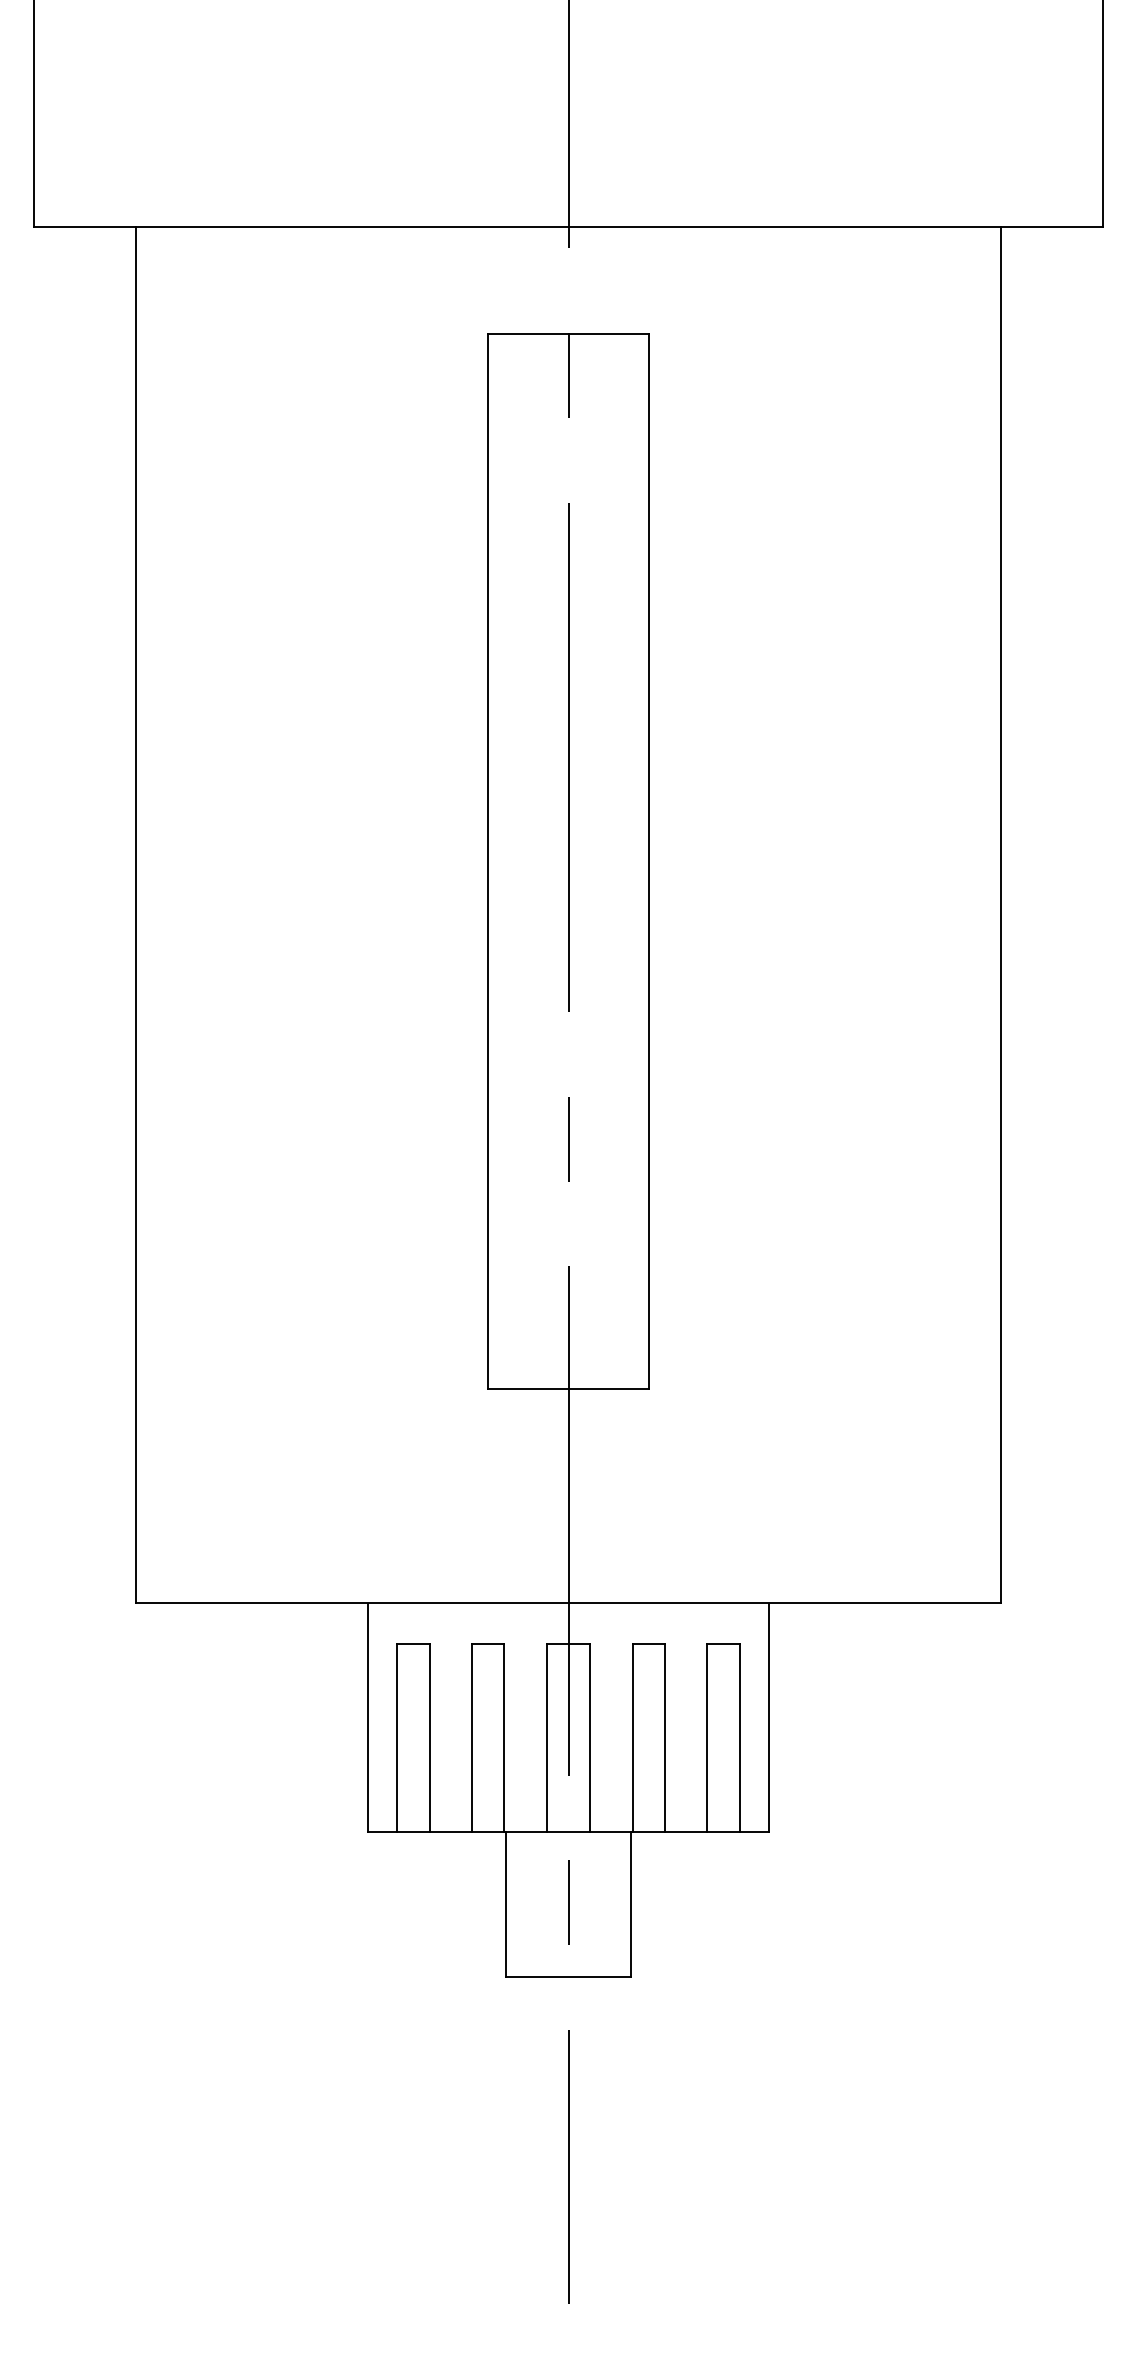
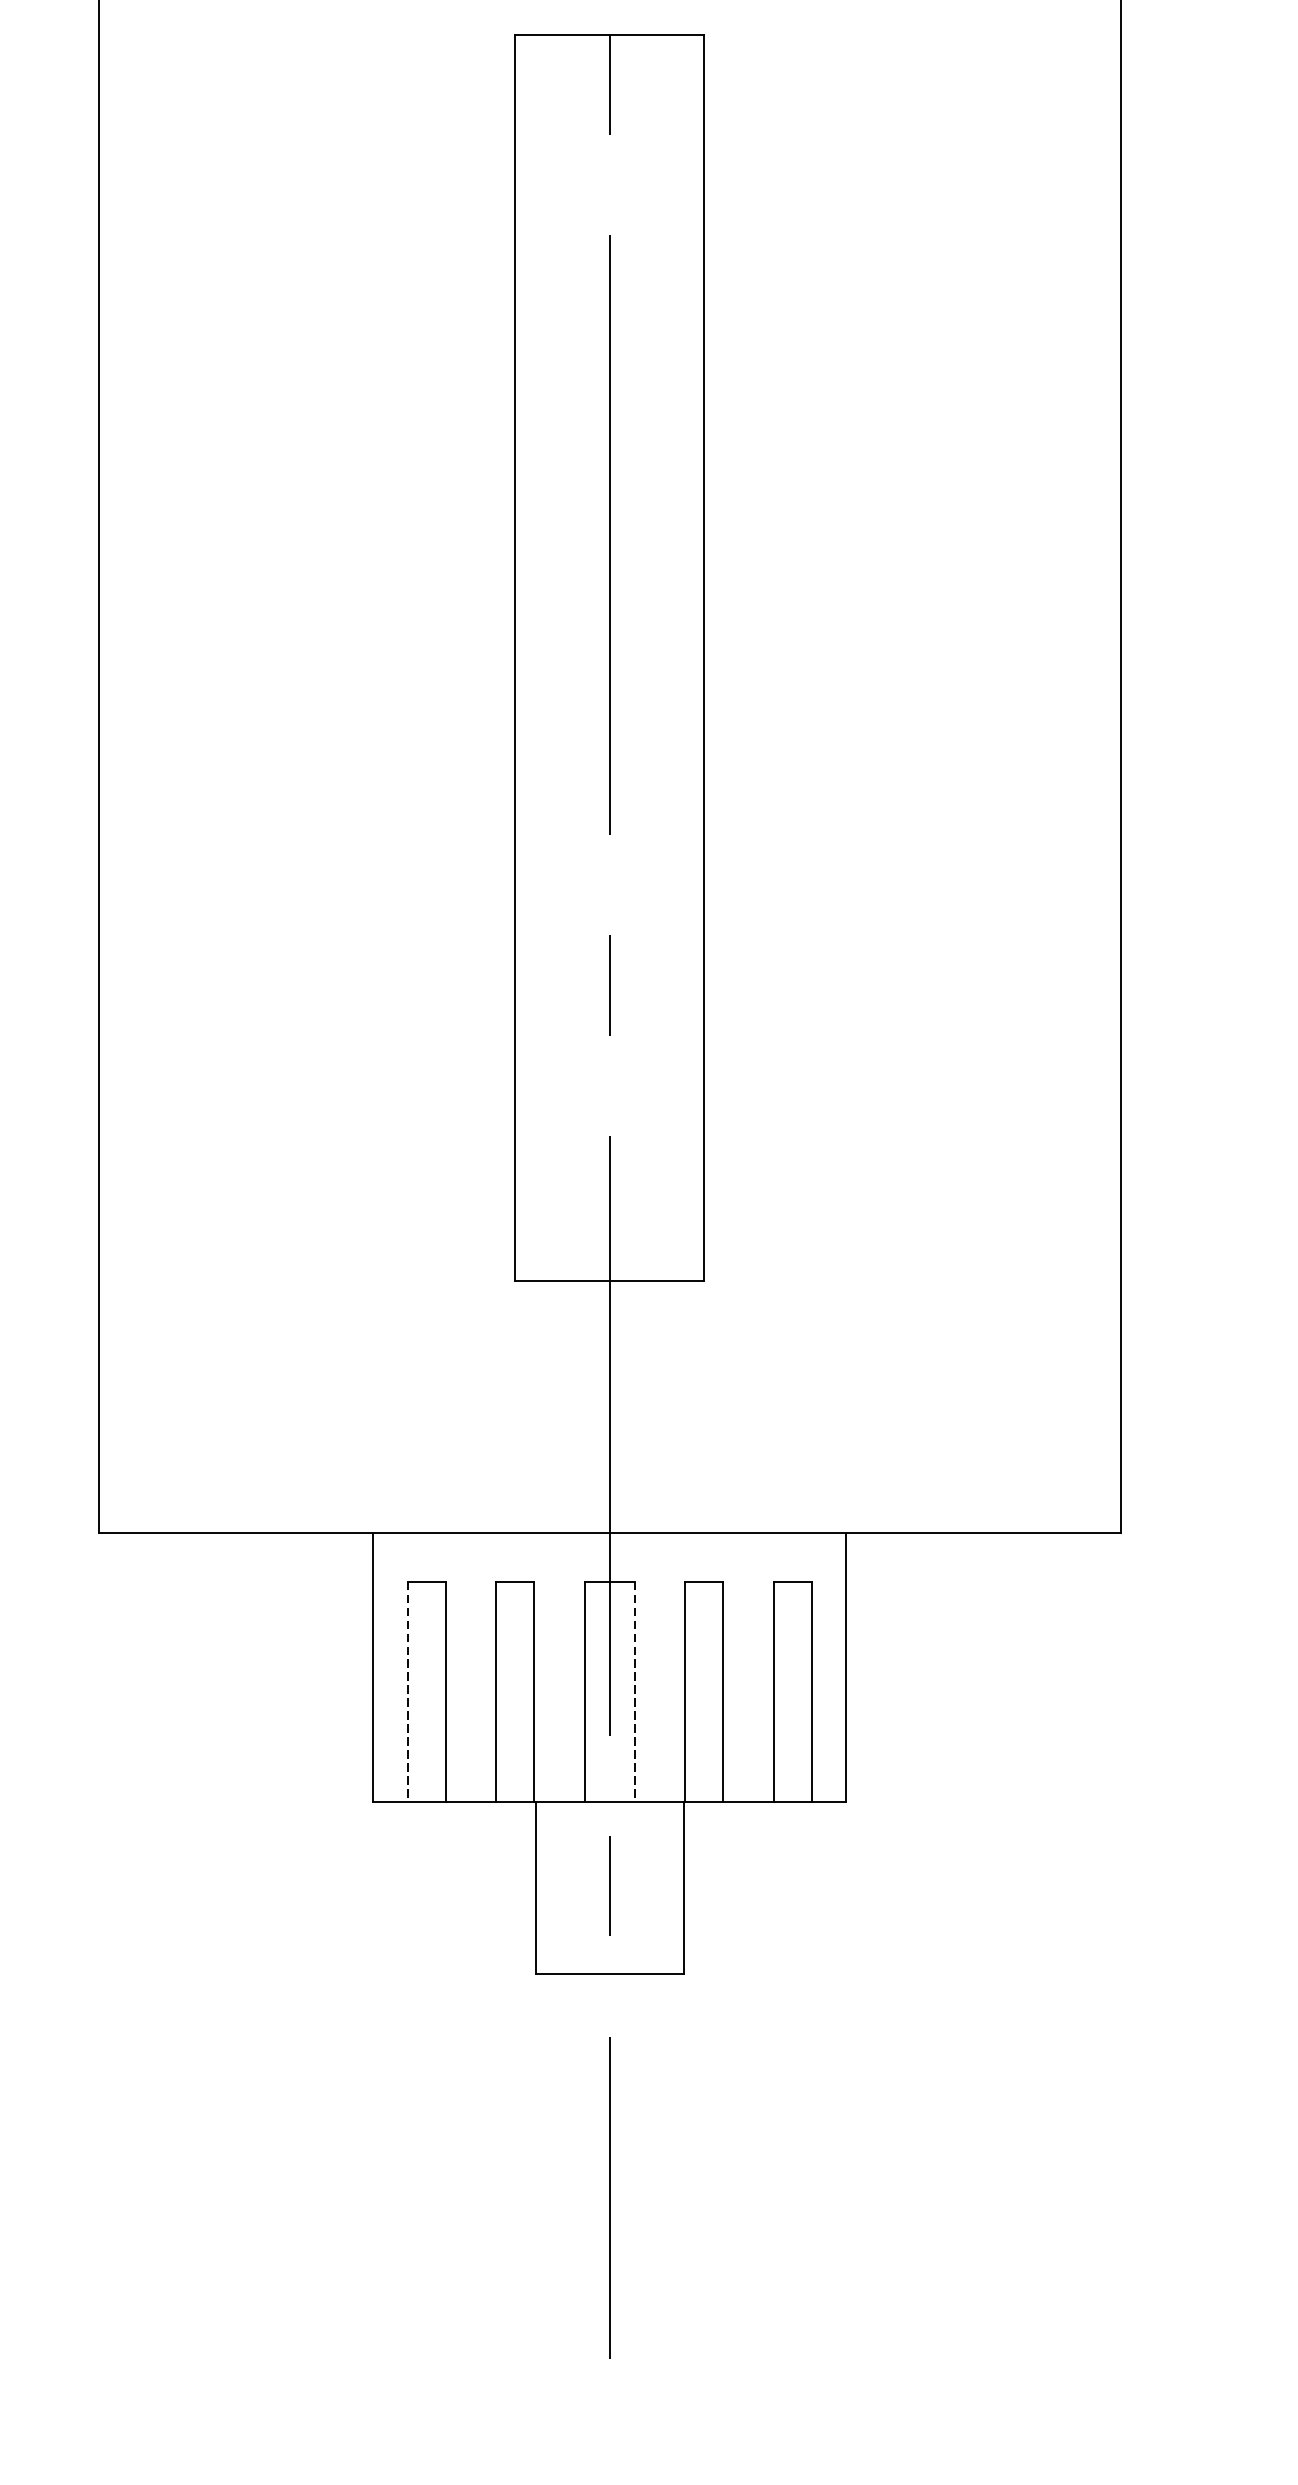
line: (397, 1738) -> (408, 1692), solid -> dashed
line: (589, 1738) -> (634, 1692), solid -> dashed

